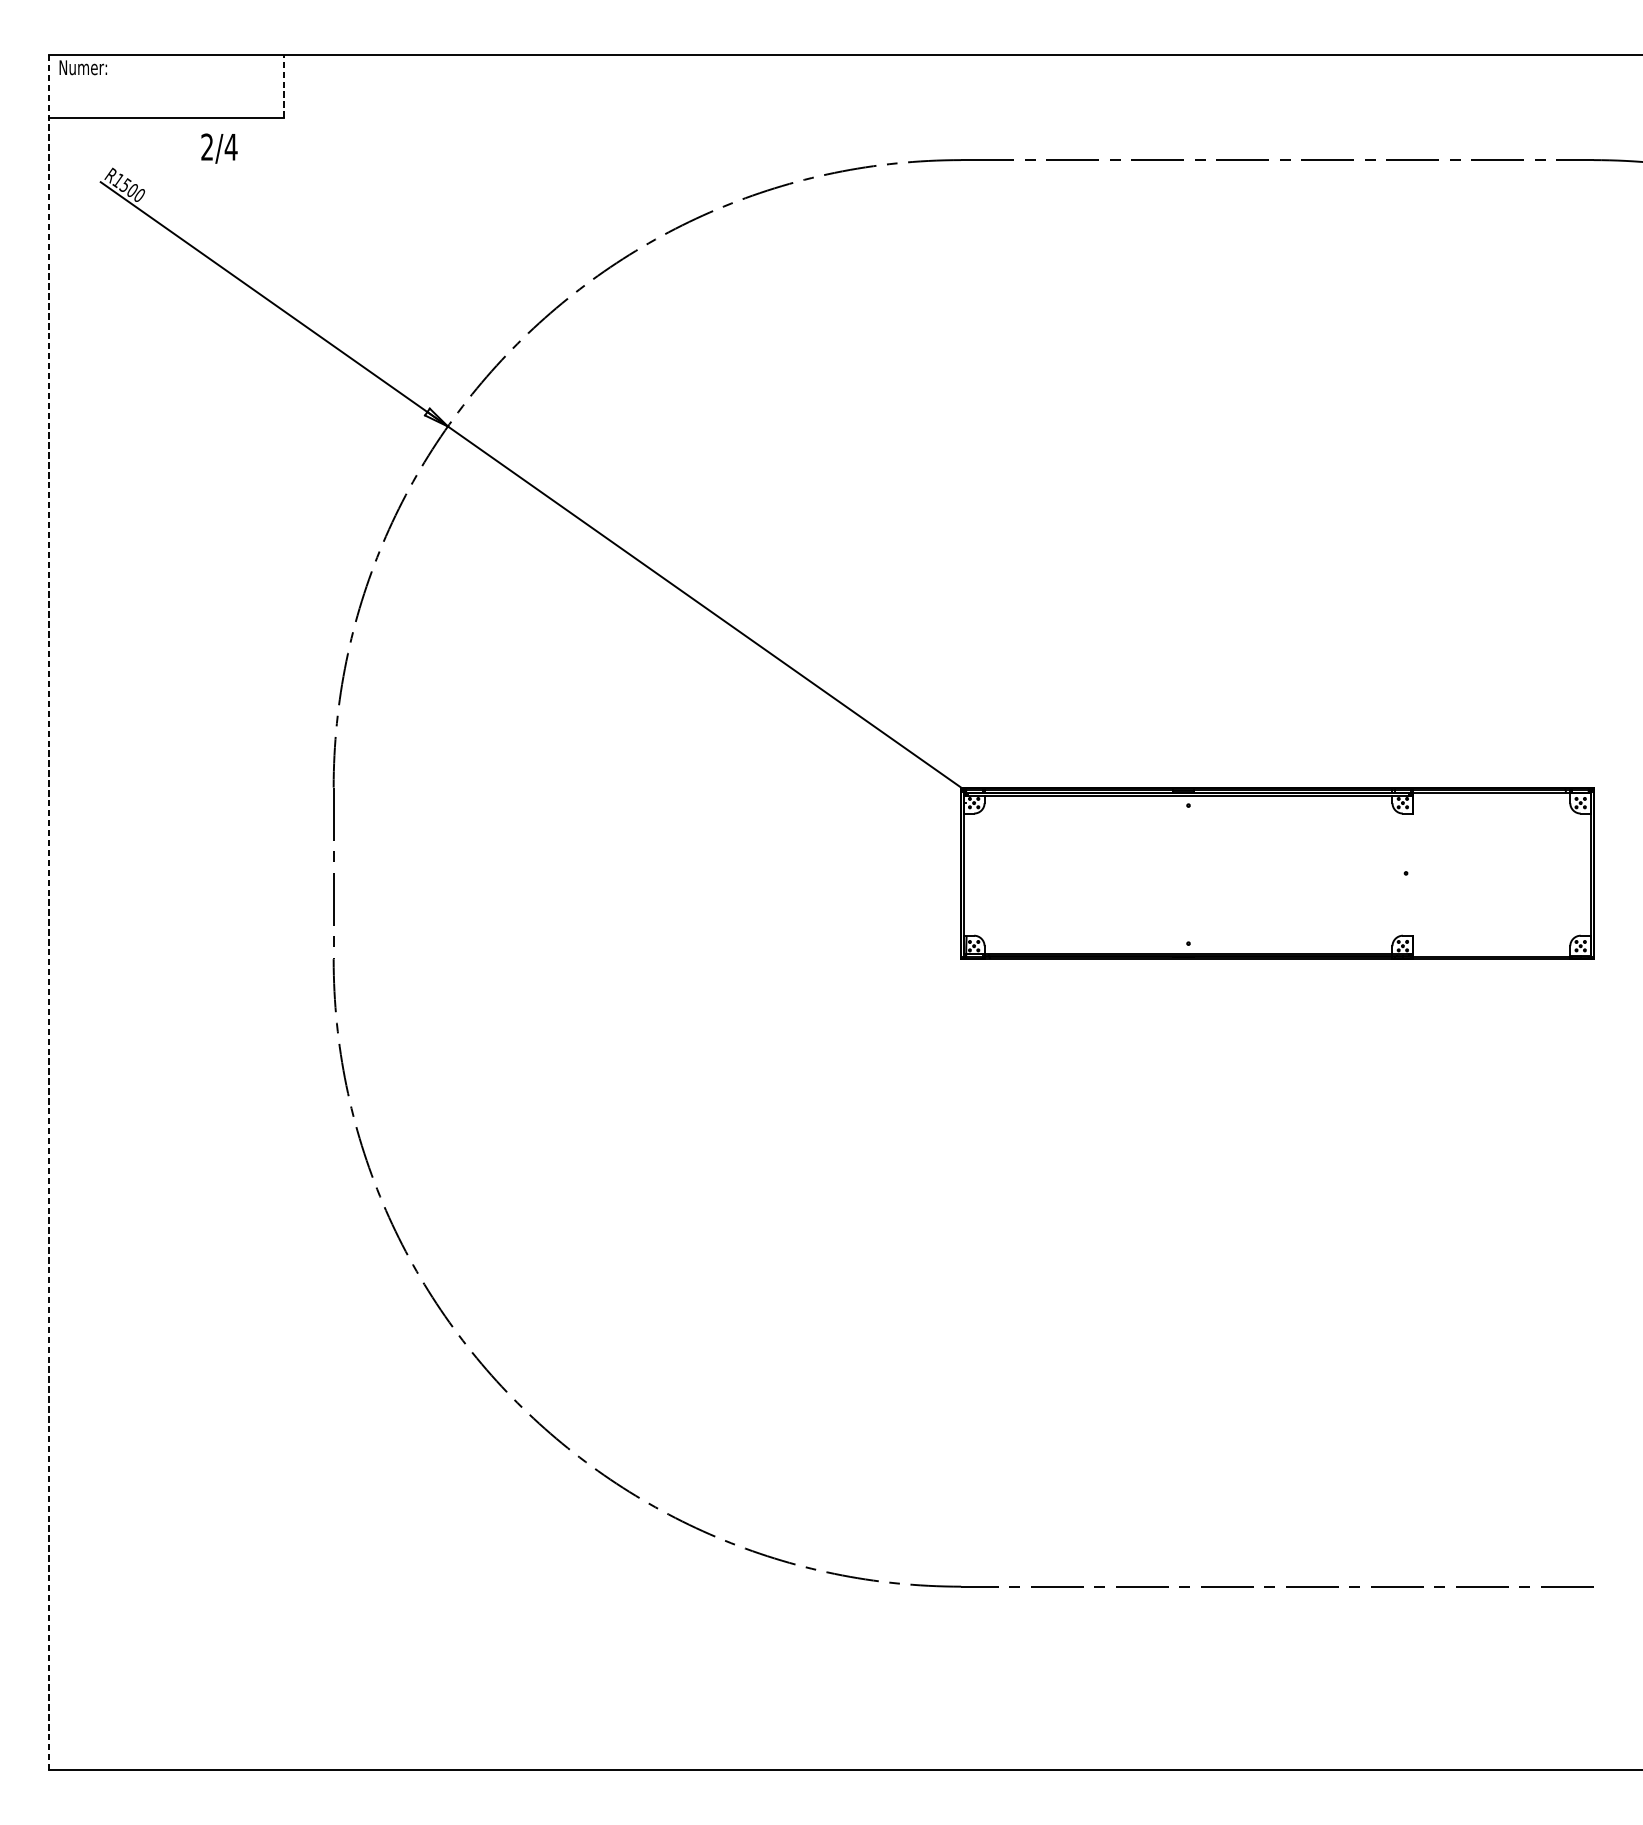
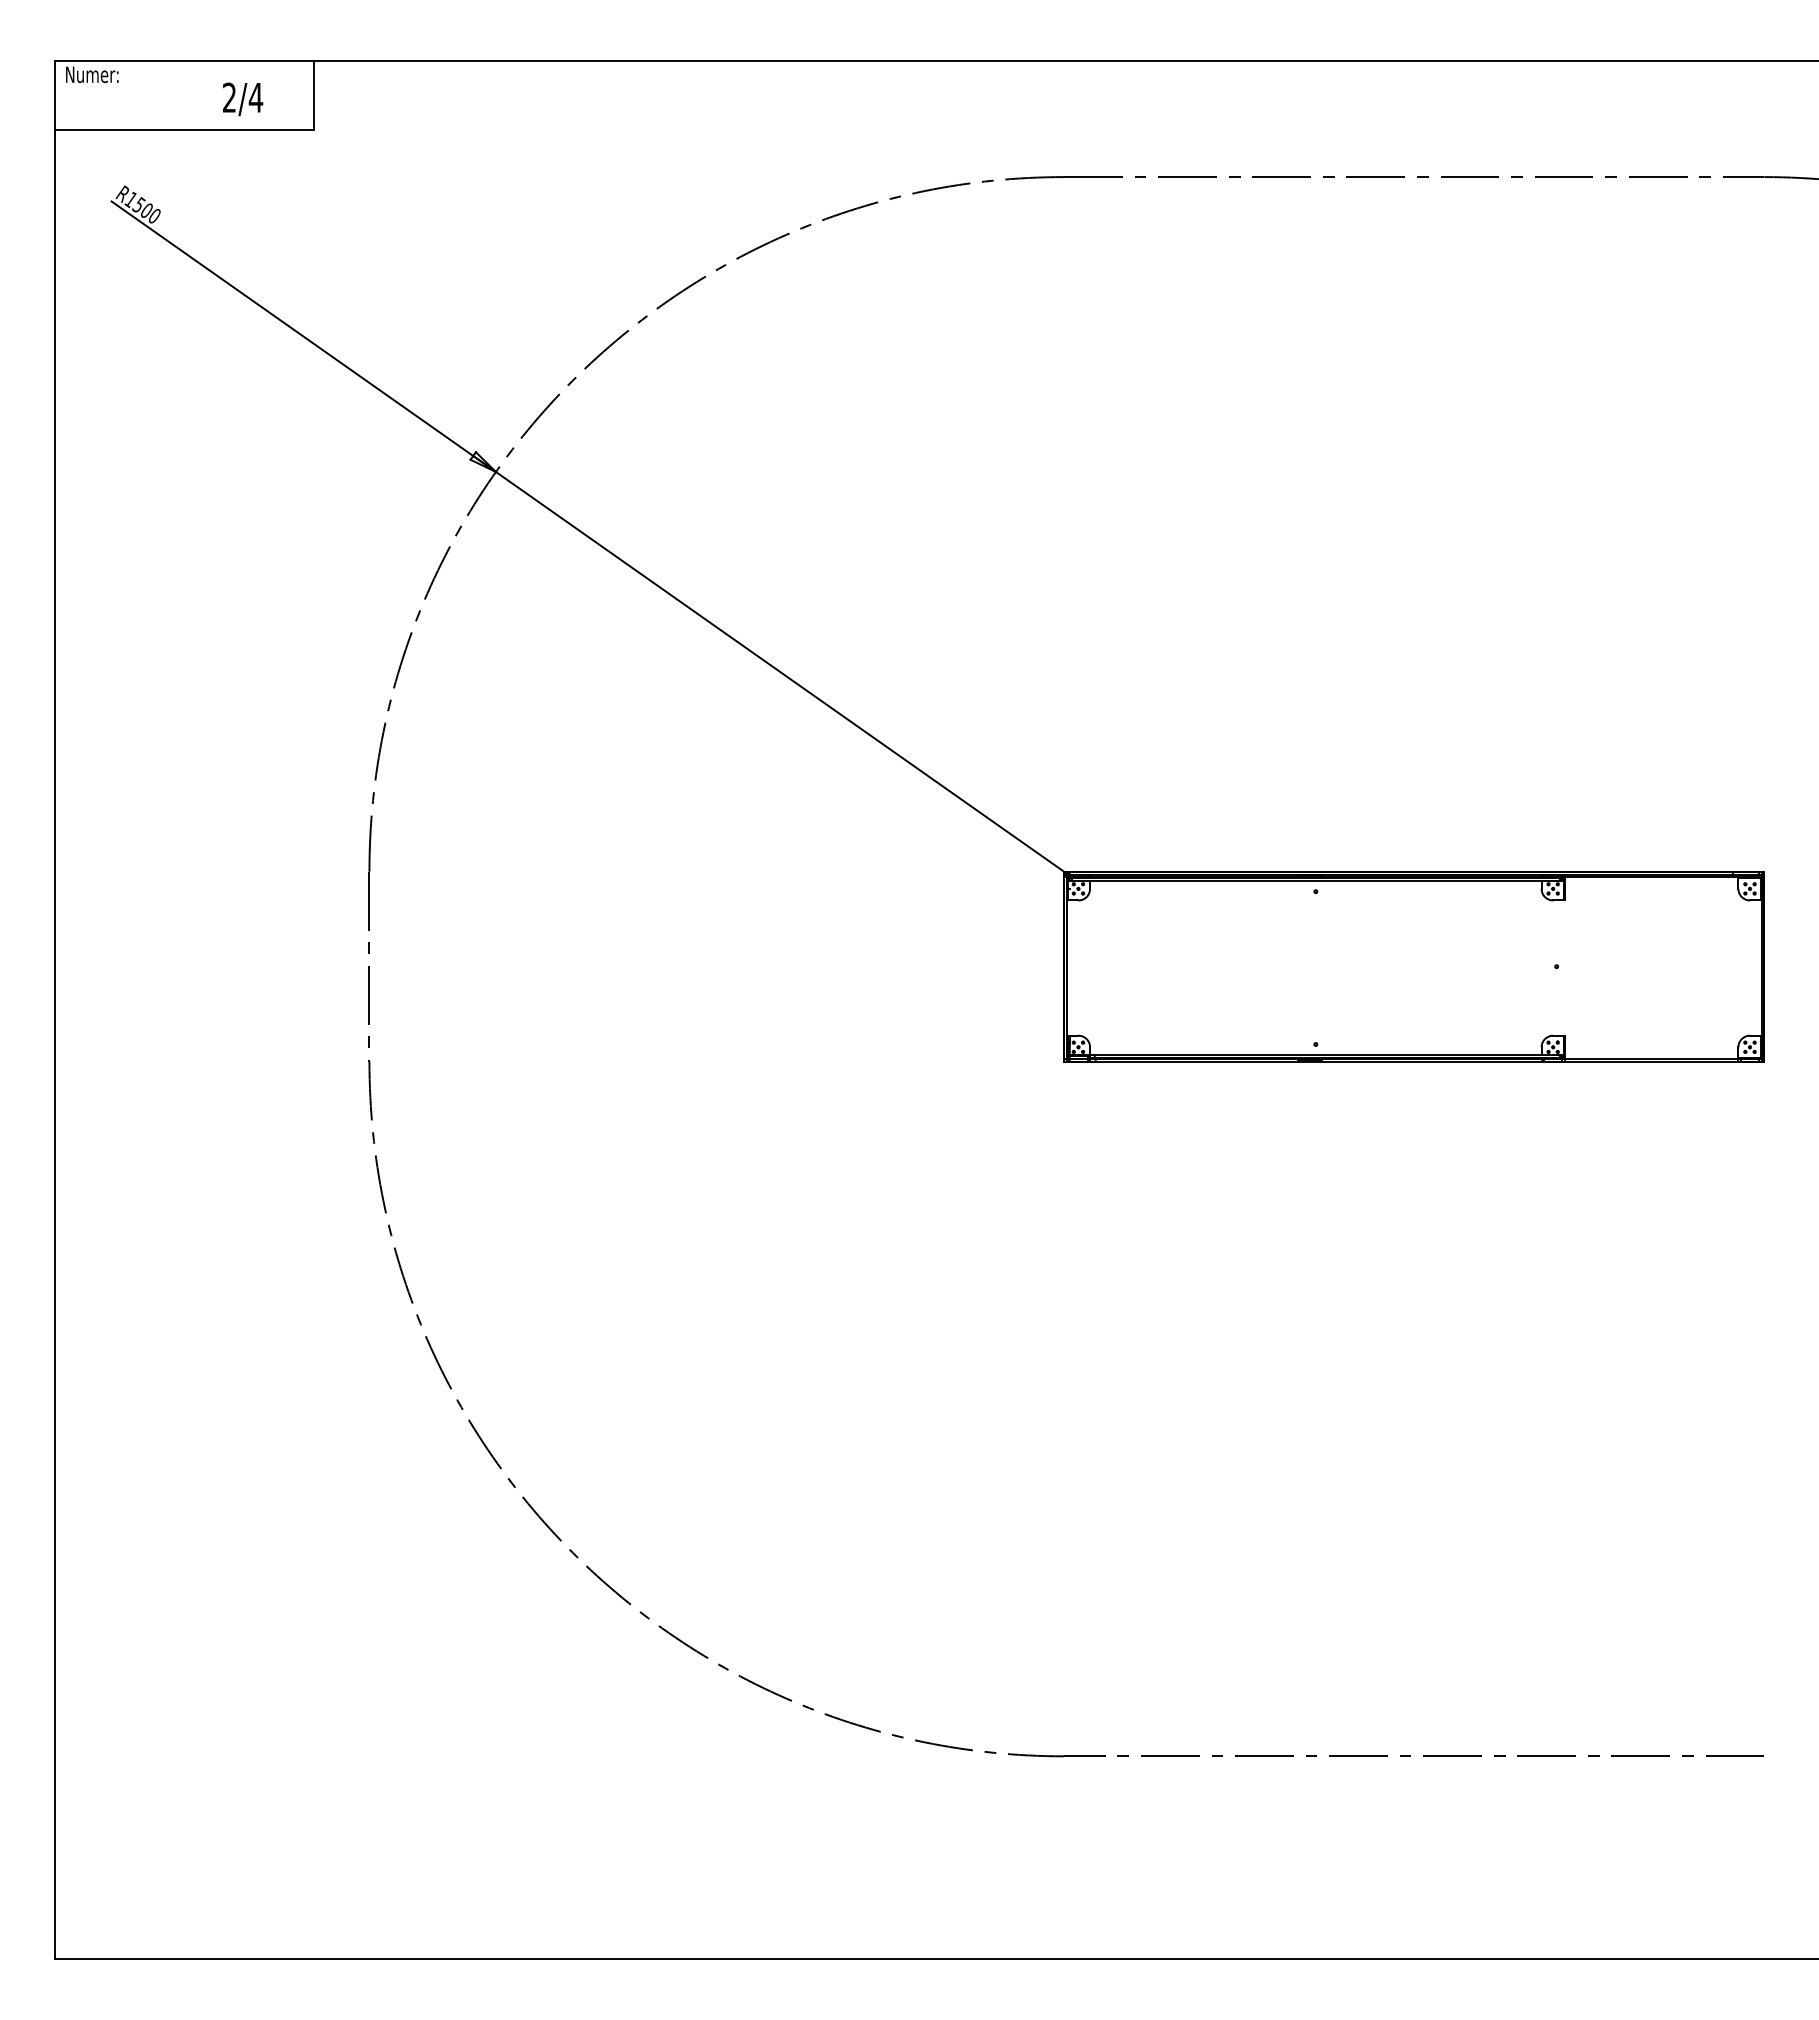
line: (283, 86) -> (313, 95), dashed -> solid
text: (219, 148) -> (243, 99), moved
line: (49, 912) -> (54, 1010), dashed -> solid

